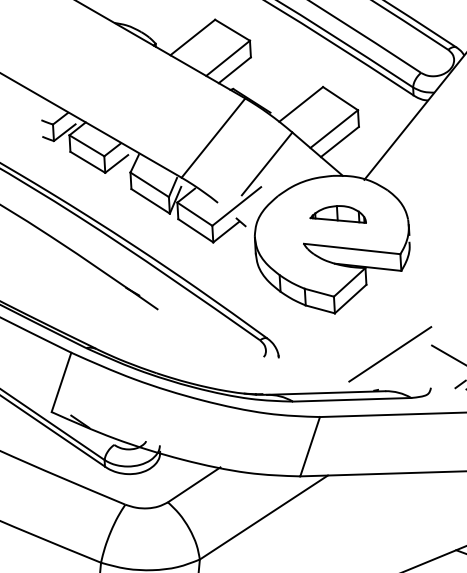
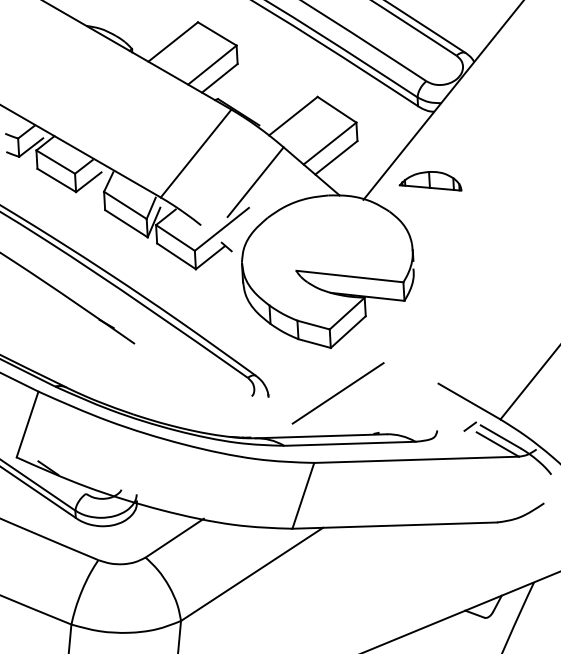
part: (338, 214) -> (430, 181), moved
line: (389, 354) -> (337, 393), moved

